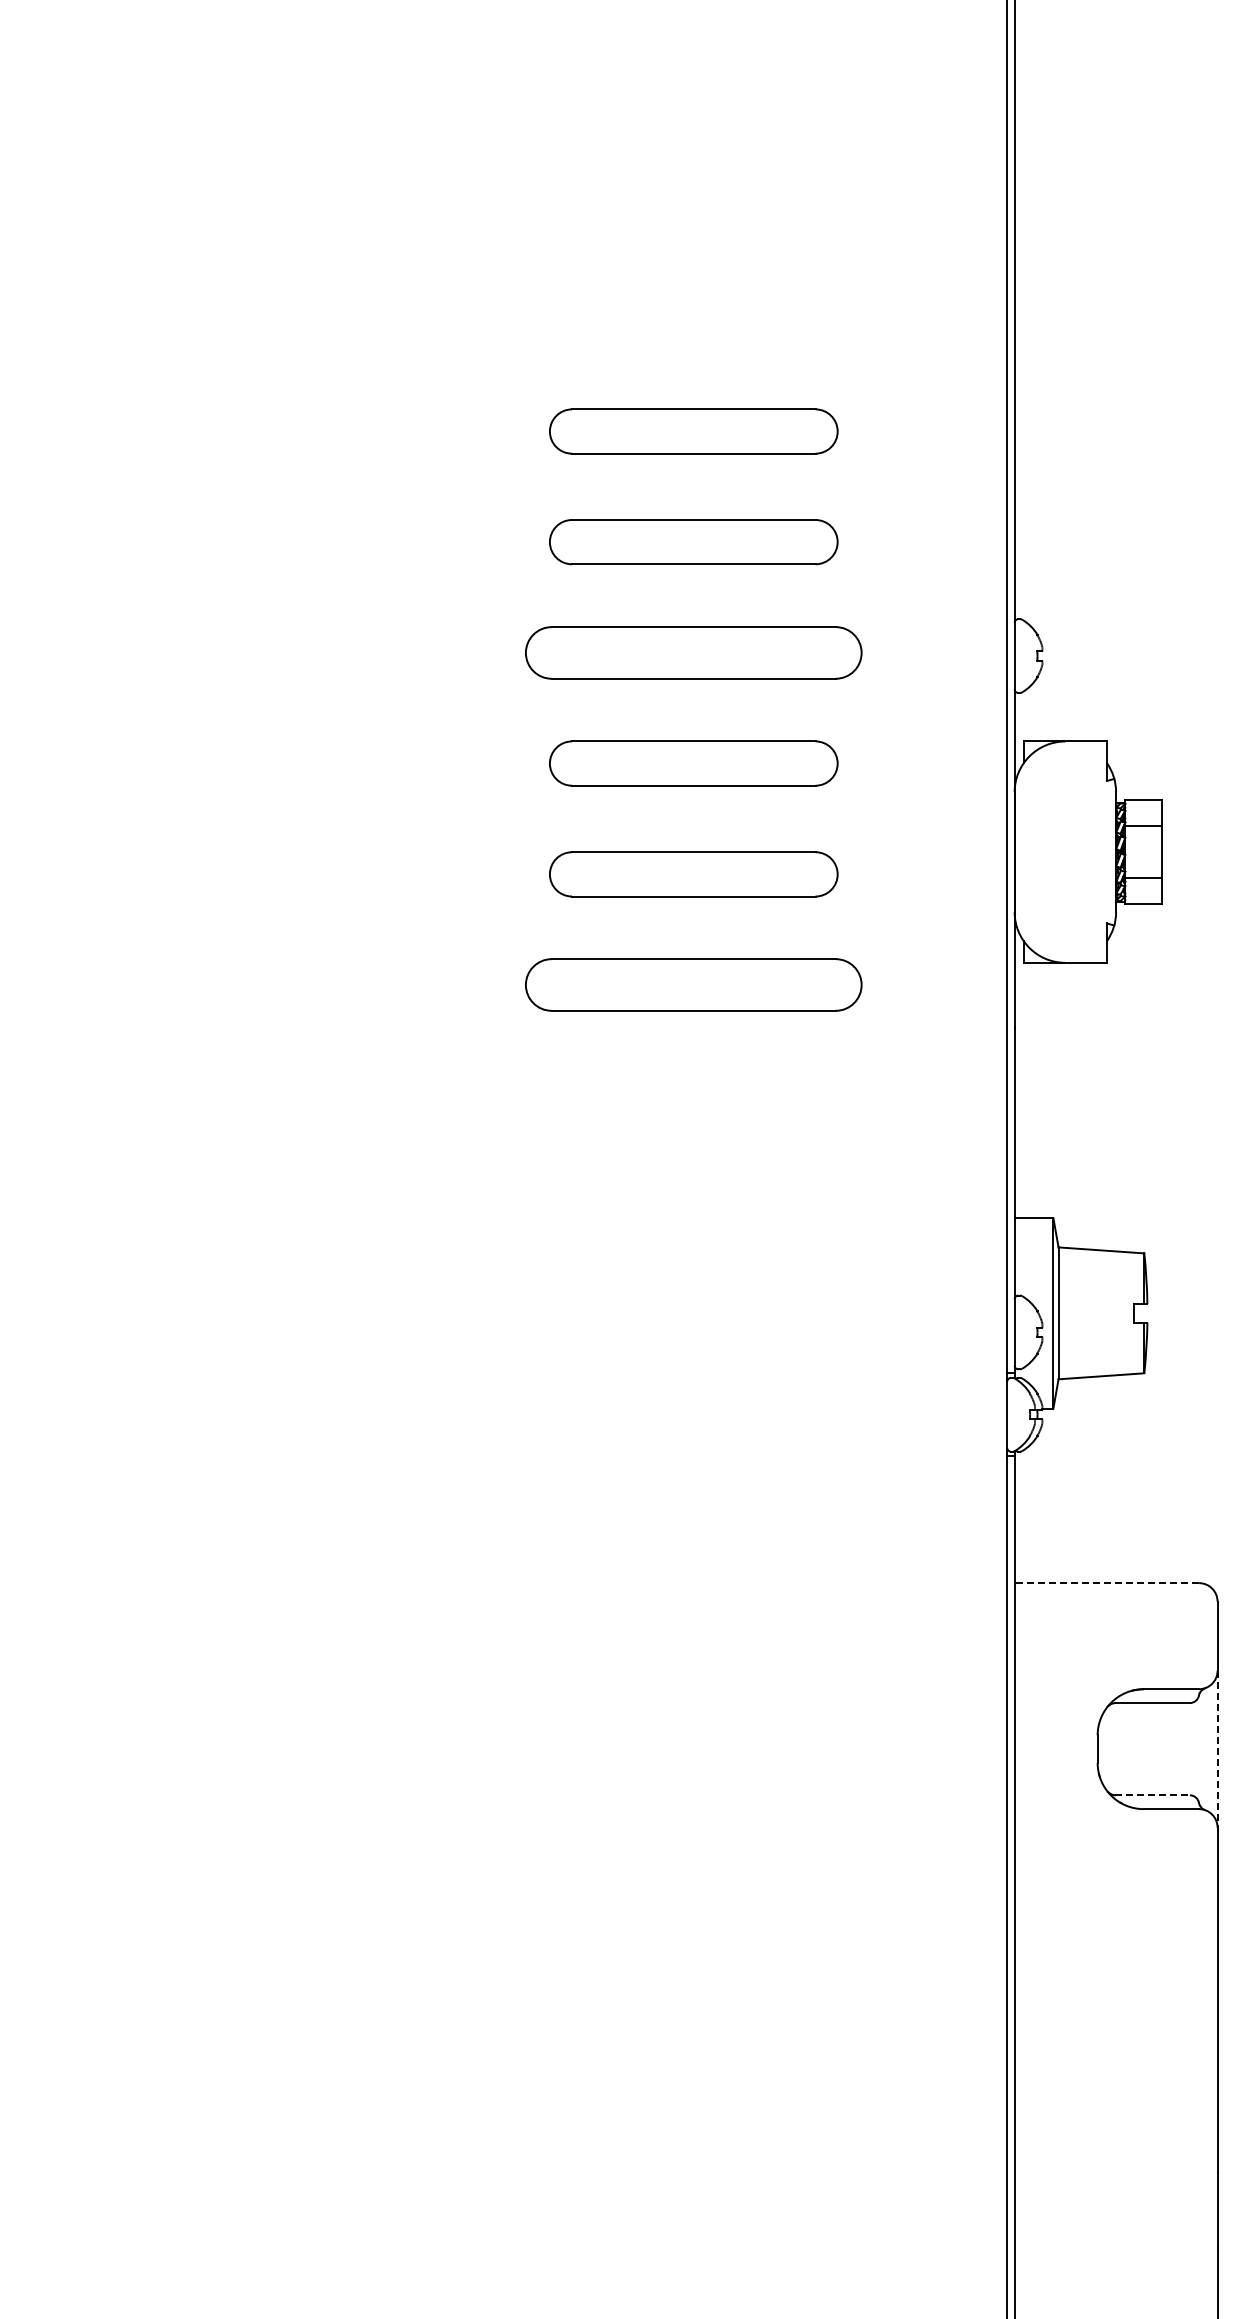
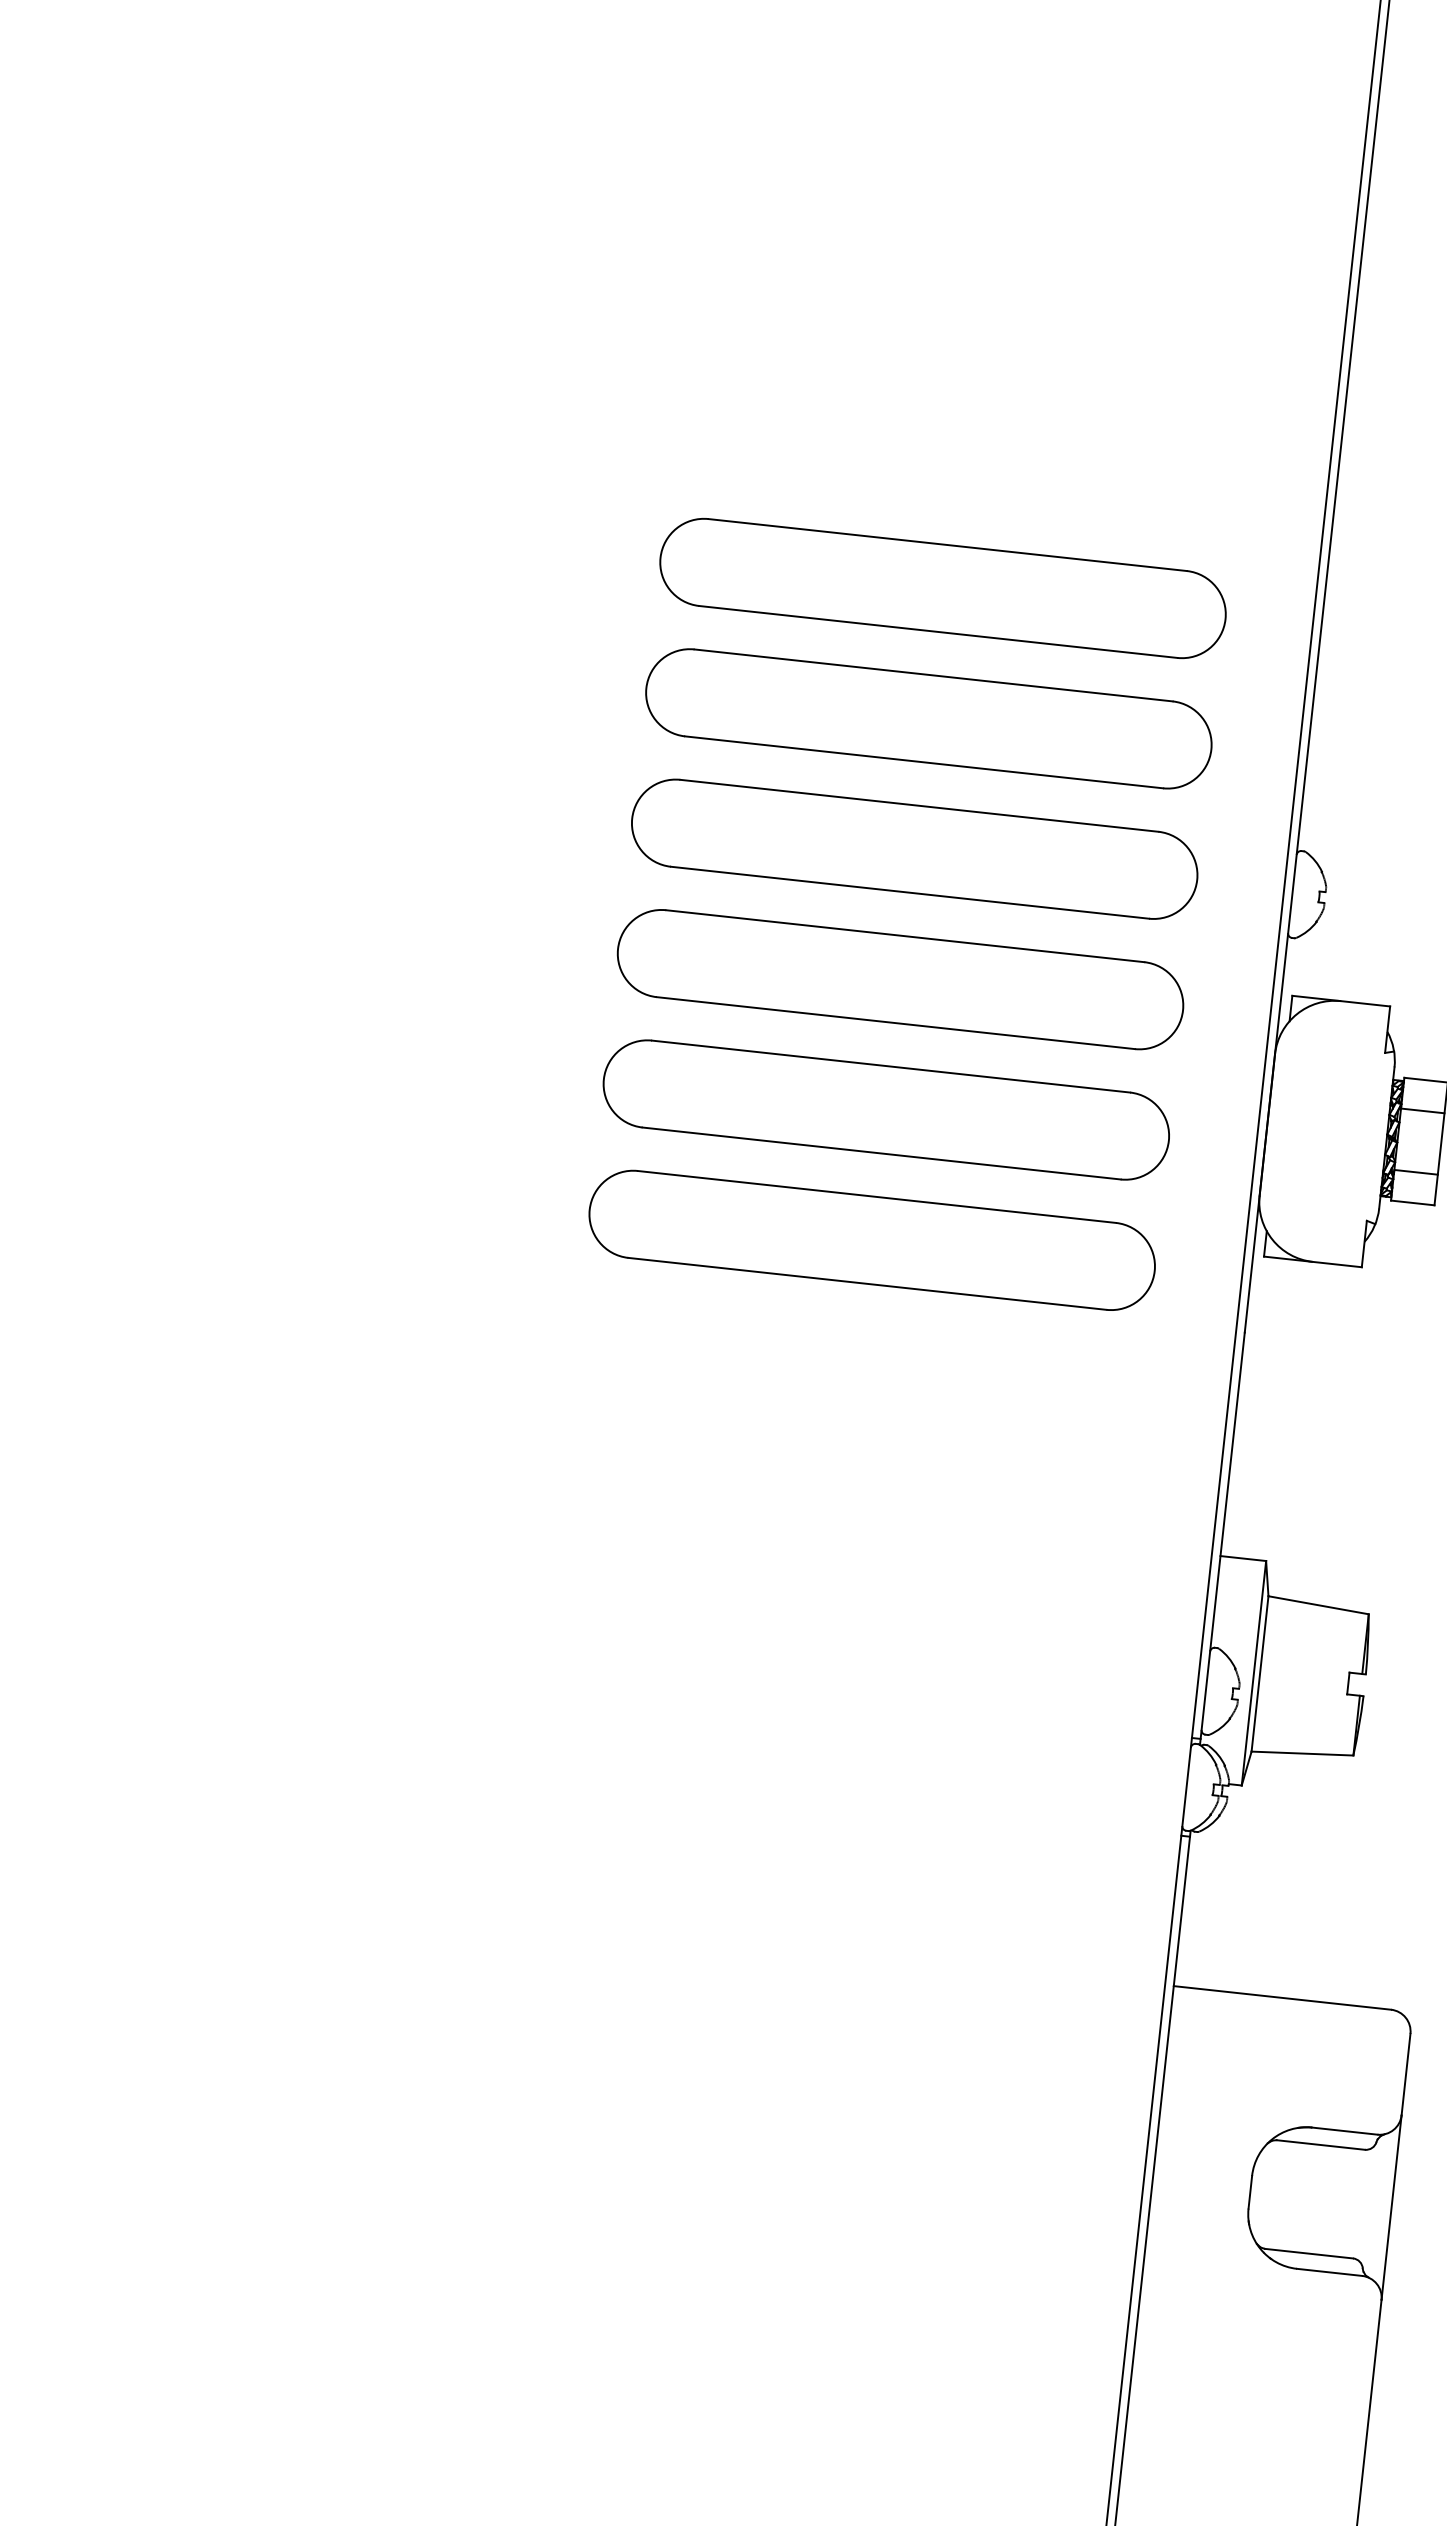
part: (693, 431) -> (942, 588), size x1.67
part: (693, 541) -> (928, 717), size x1.67
part: (693, 652) -> (914, 848), size x1.43
part: (693, 763) -> (900, 979), size x1.67
part: (693, 874) -> (886, 1110), size x1.67
part: (693, 984) -> (872, 1239), size x1.43
line: (1106, 1583) -> (1281, 1998), dashed -> solid
line: (1217, 1749) -> (1391, 2208), dashed -> solid
line: (1152, 1795) -> (1308, 2253), dashed -> solid

